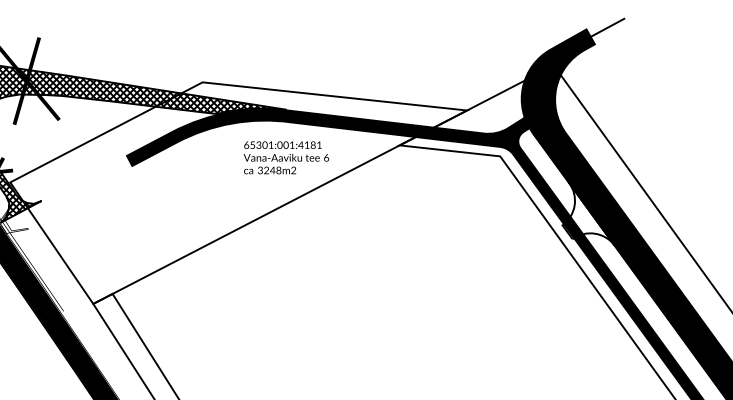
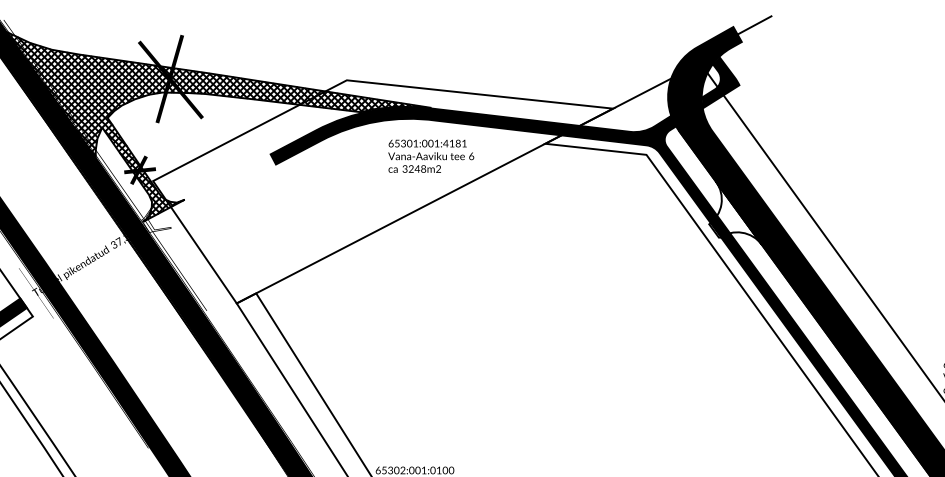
fill: (573, 84) -> (720, 82), added

